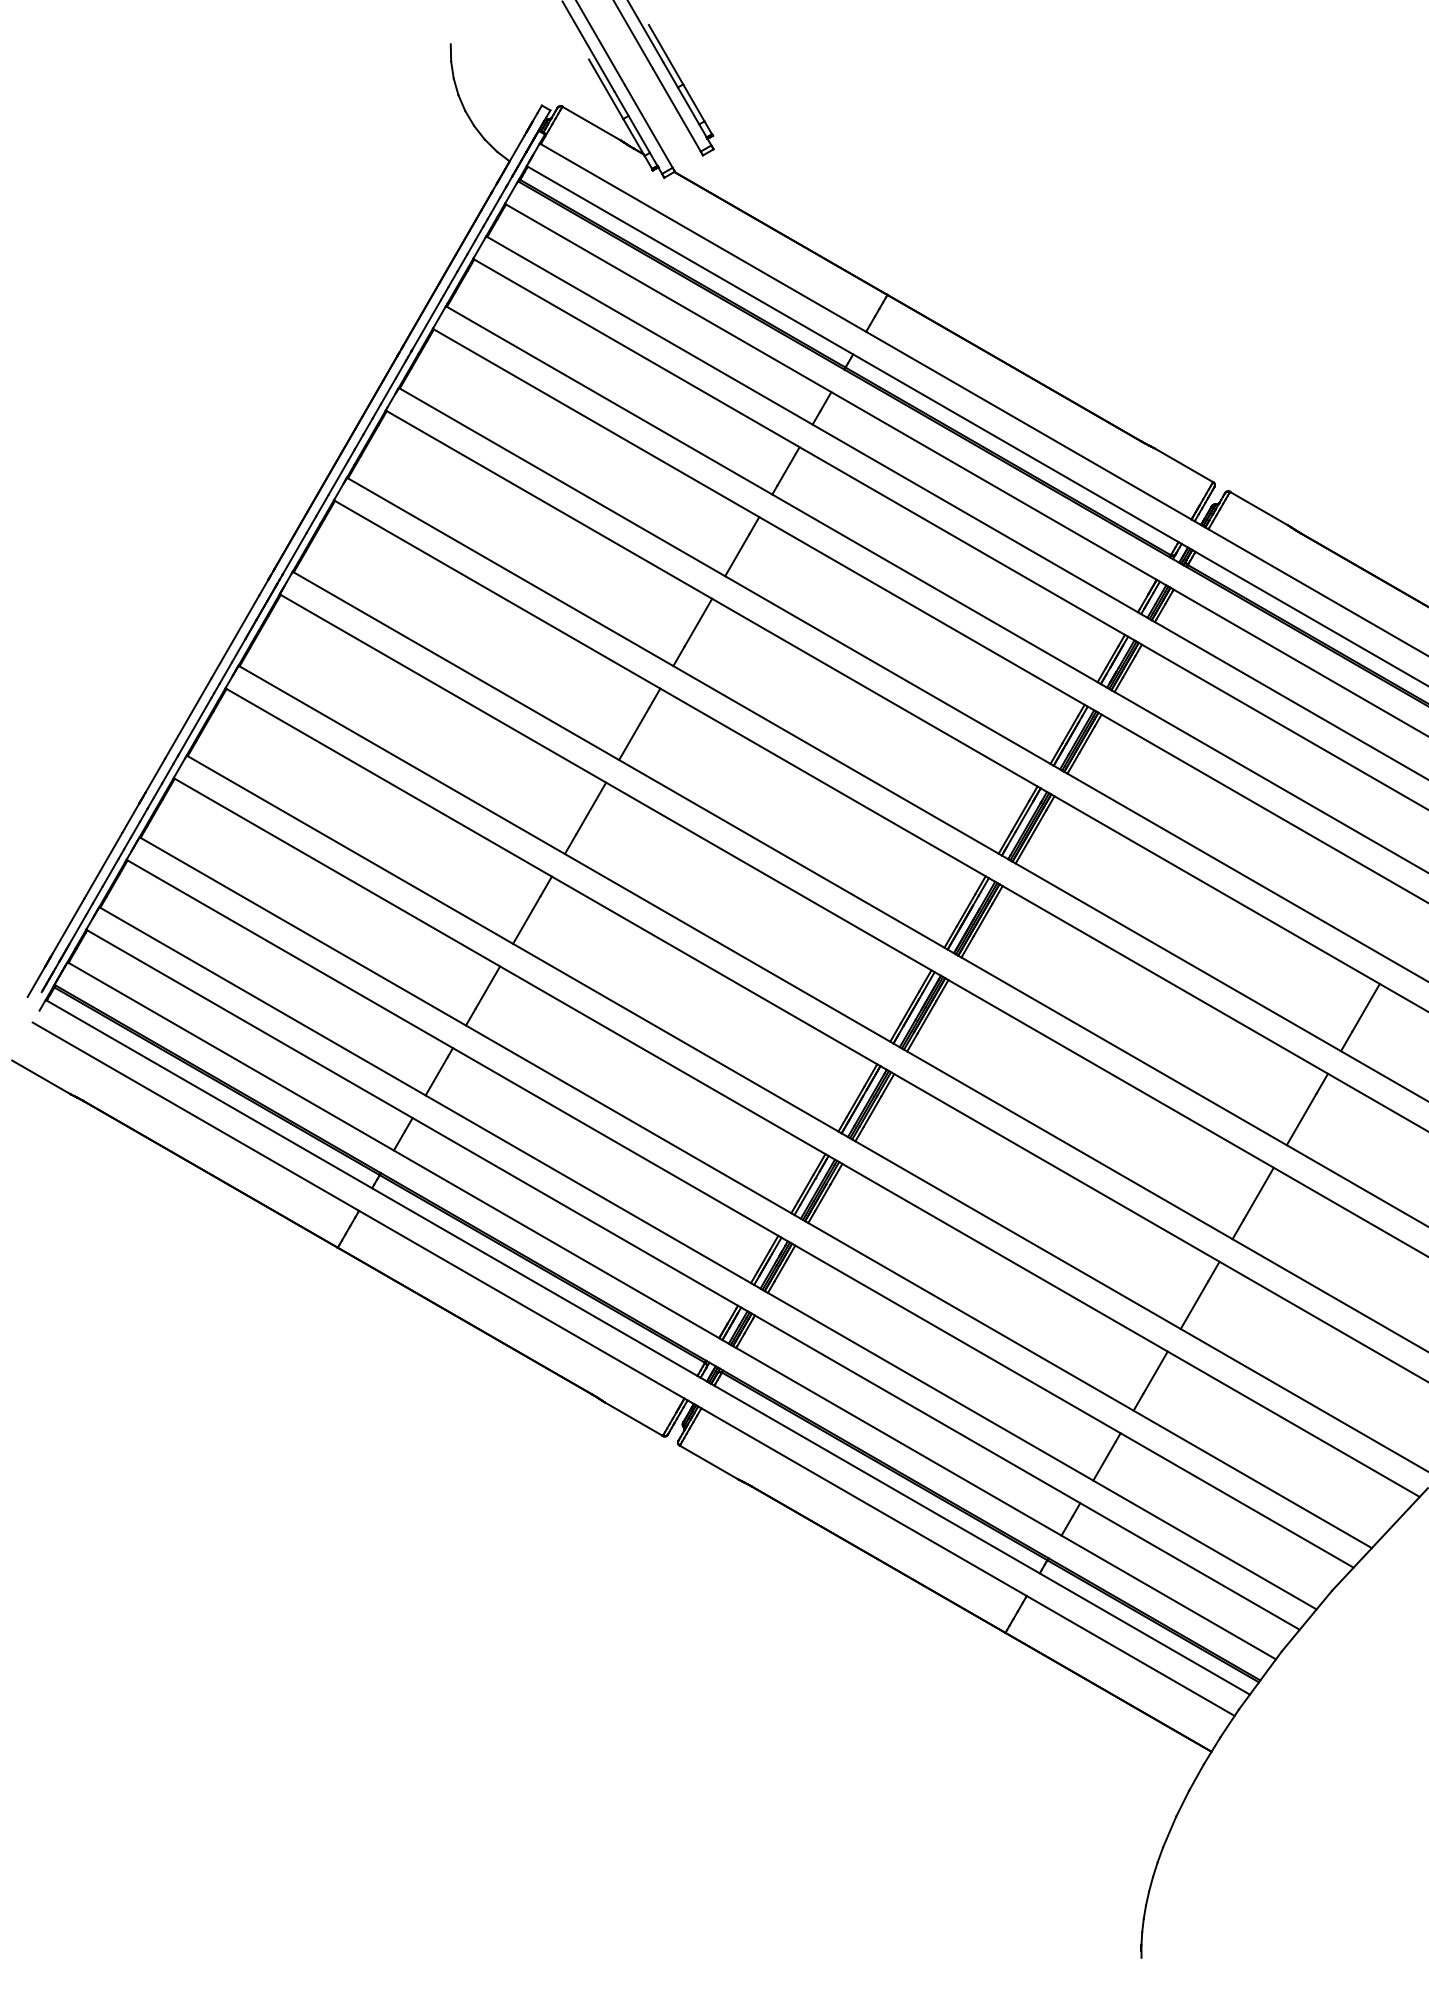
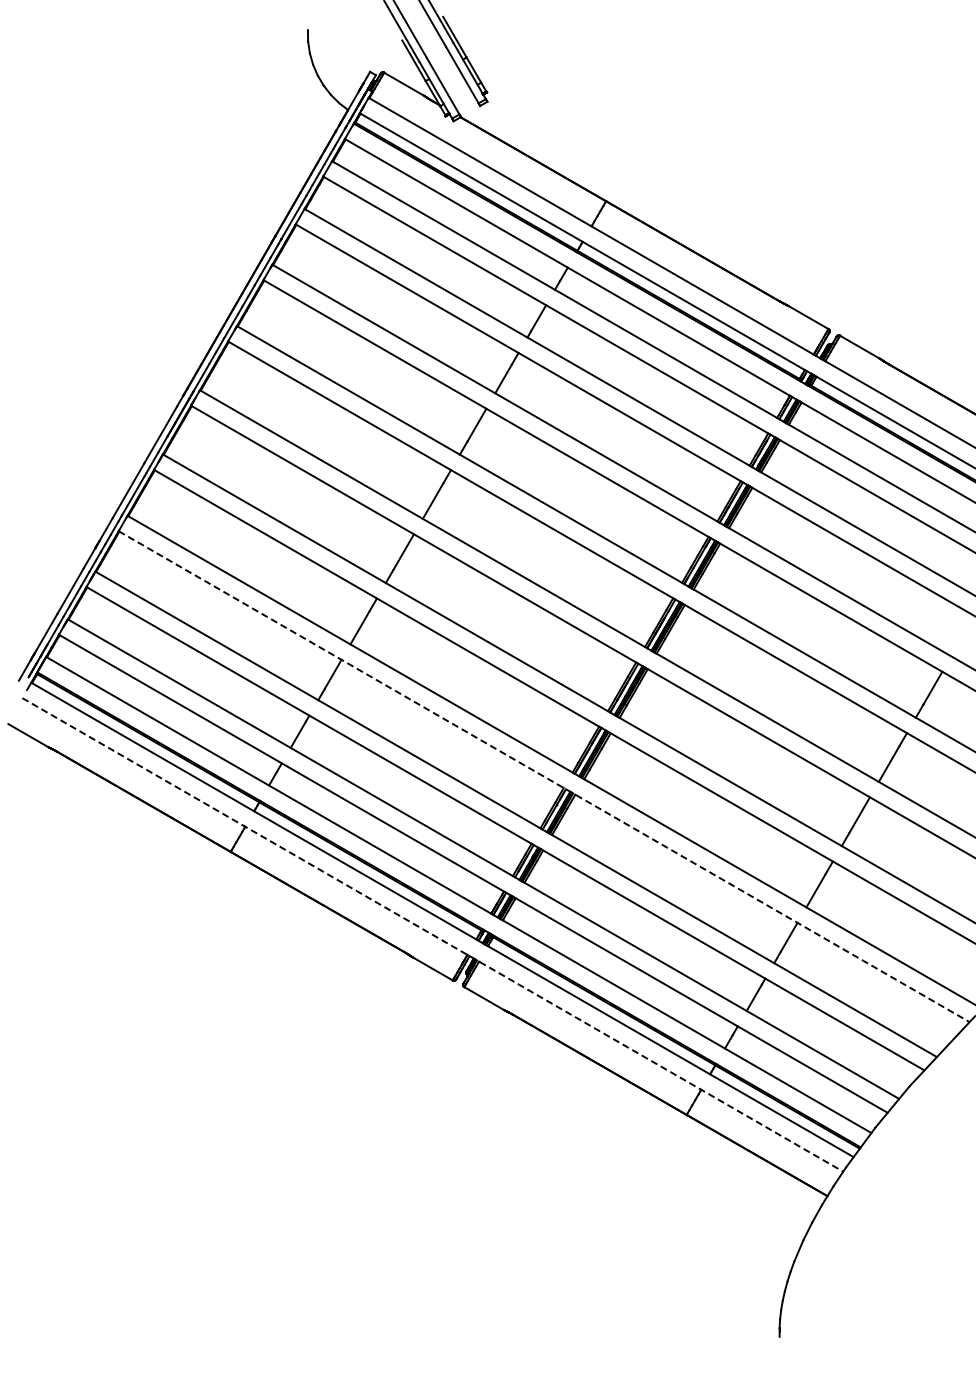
line: (797, 1137) -> (544, 776), solid -> dashed
line: (633, 1368) -> (432, 934), solid -> dashed

